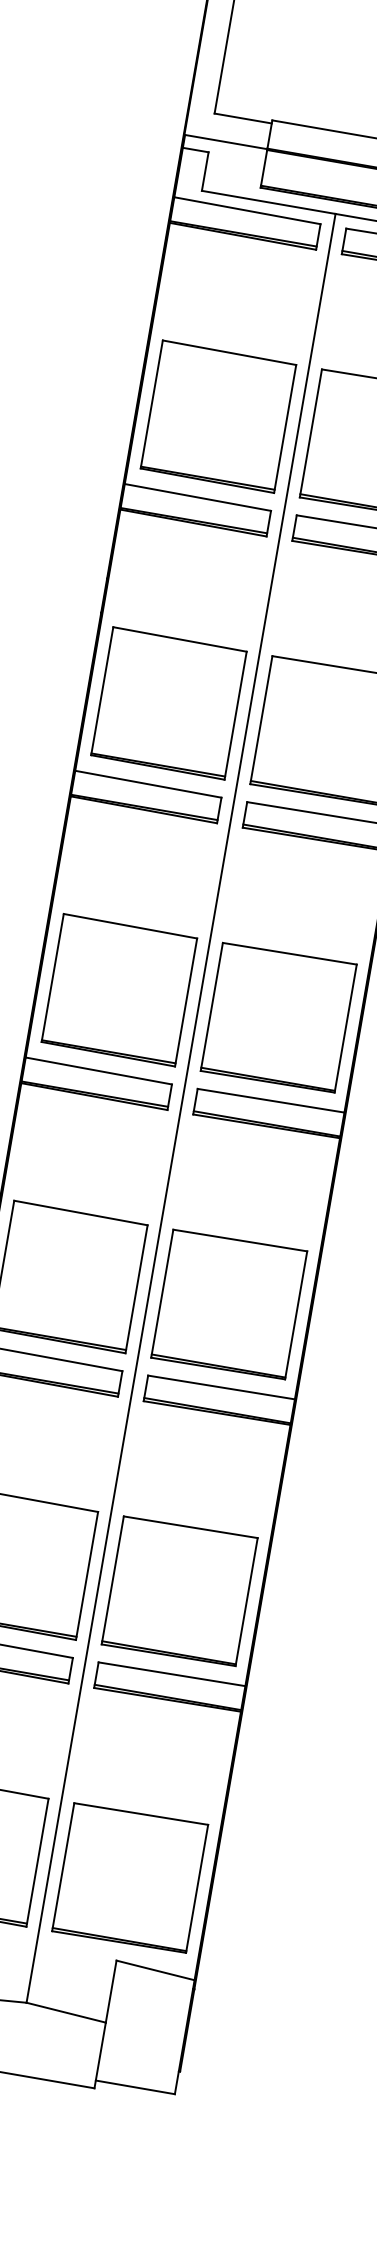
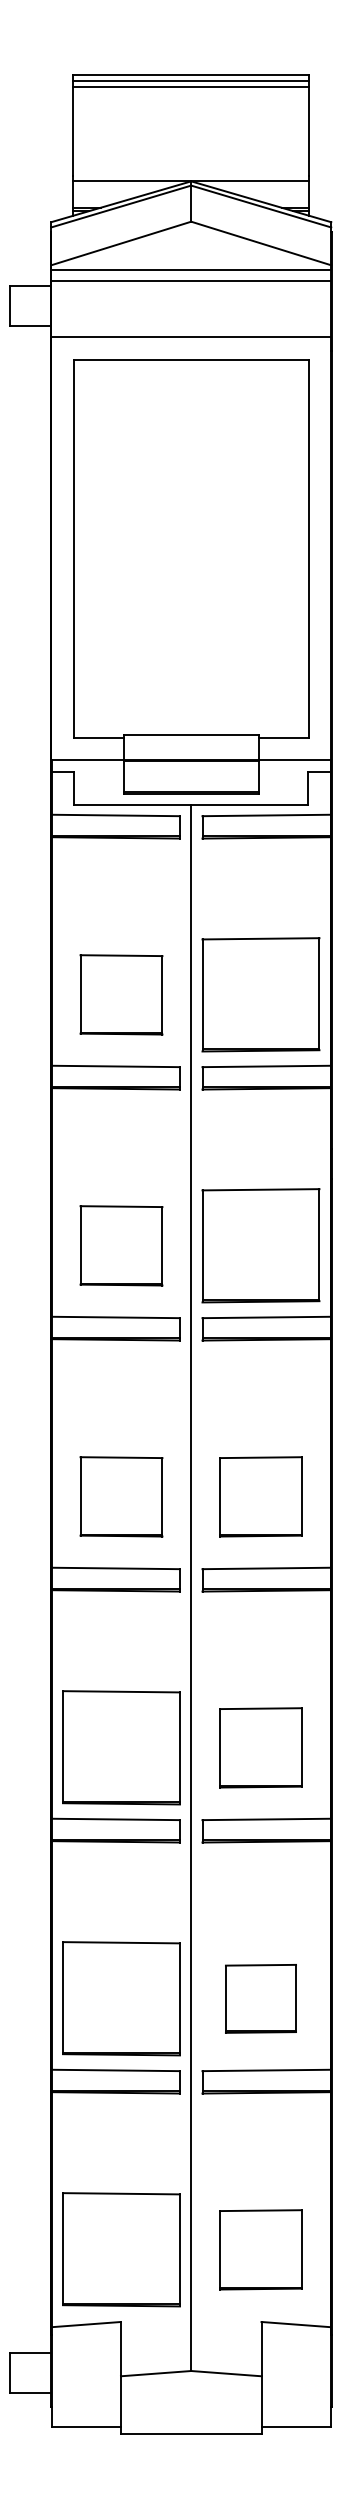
part: (218, 416) -> (121, 994), size x0.7
part: (169, 703) -> (121, 1245), size x0.7
part: (119, 989) -> (121, 1496), size x0.7
part: (278, 1017) -> (260, 1496), size x0.7
part: (228, 1304) -> (260, 1747), size x0.7
part: (179, 1590) -> (260, 1998), size x0.6
part: (129, 1877) -> (260, 2249), size x0.7

